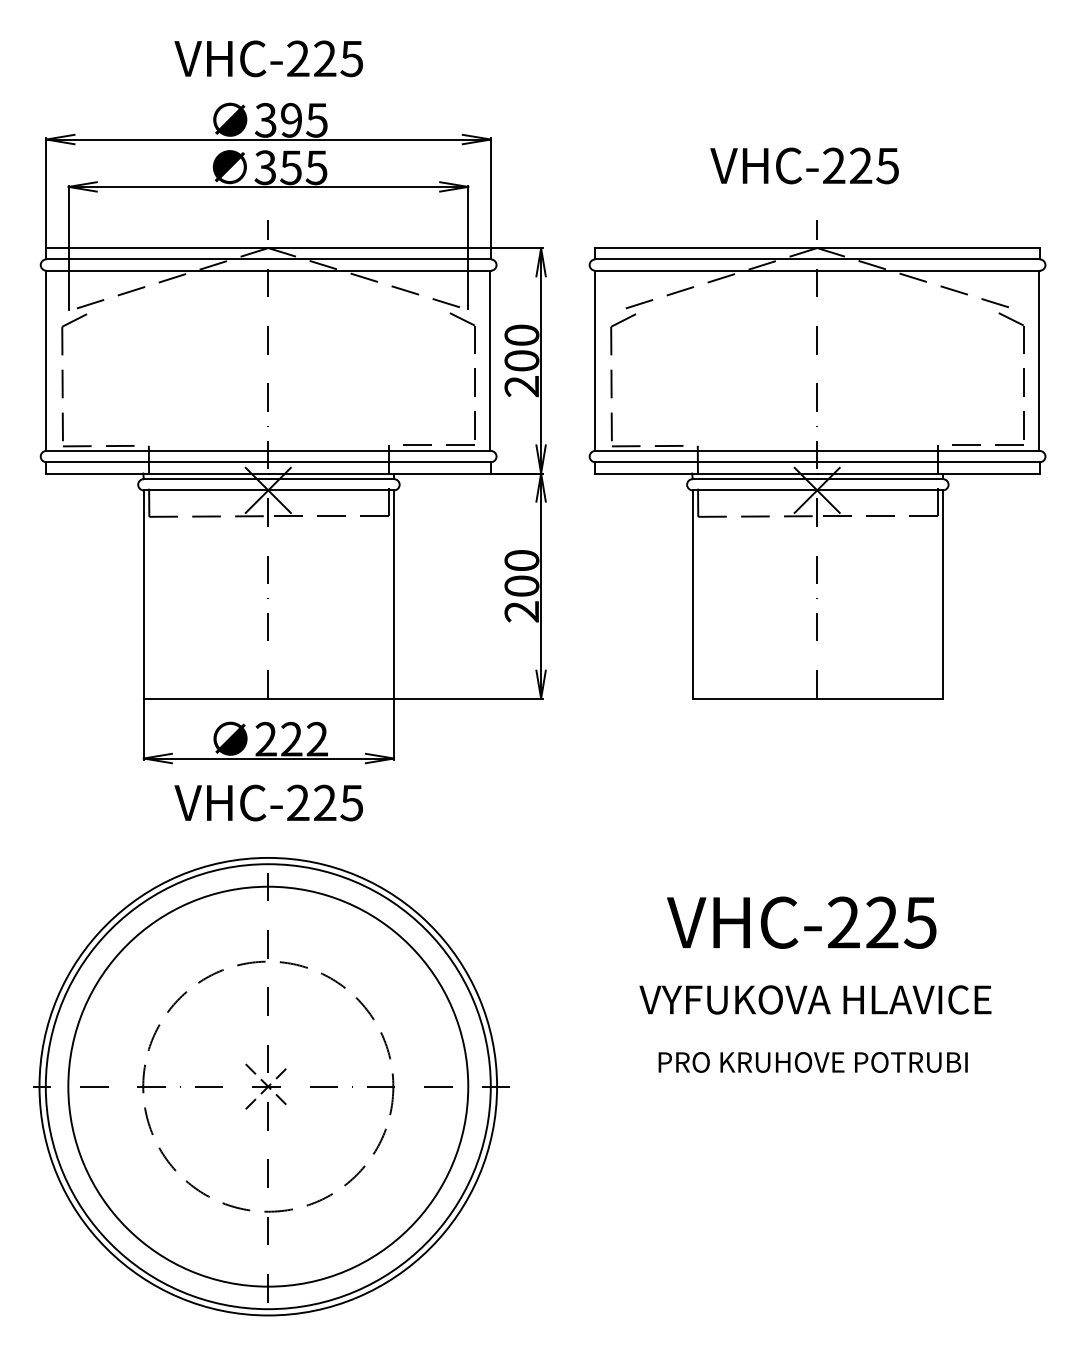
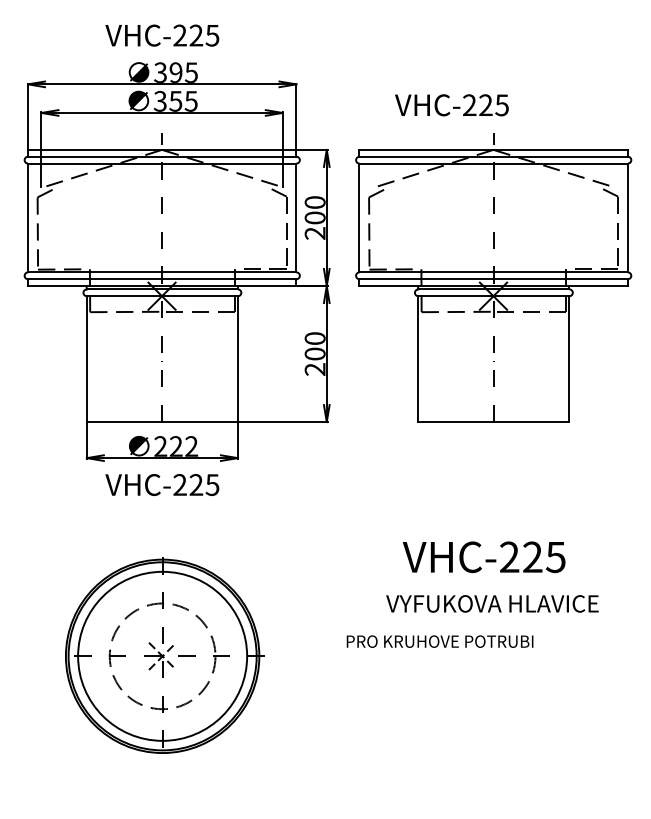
text: (803, 166) -> (451, 105), moved
text: (812, 1062) -> (439, 641), moved
part: (270, 1087) -> (163, 656), size x0.7

